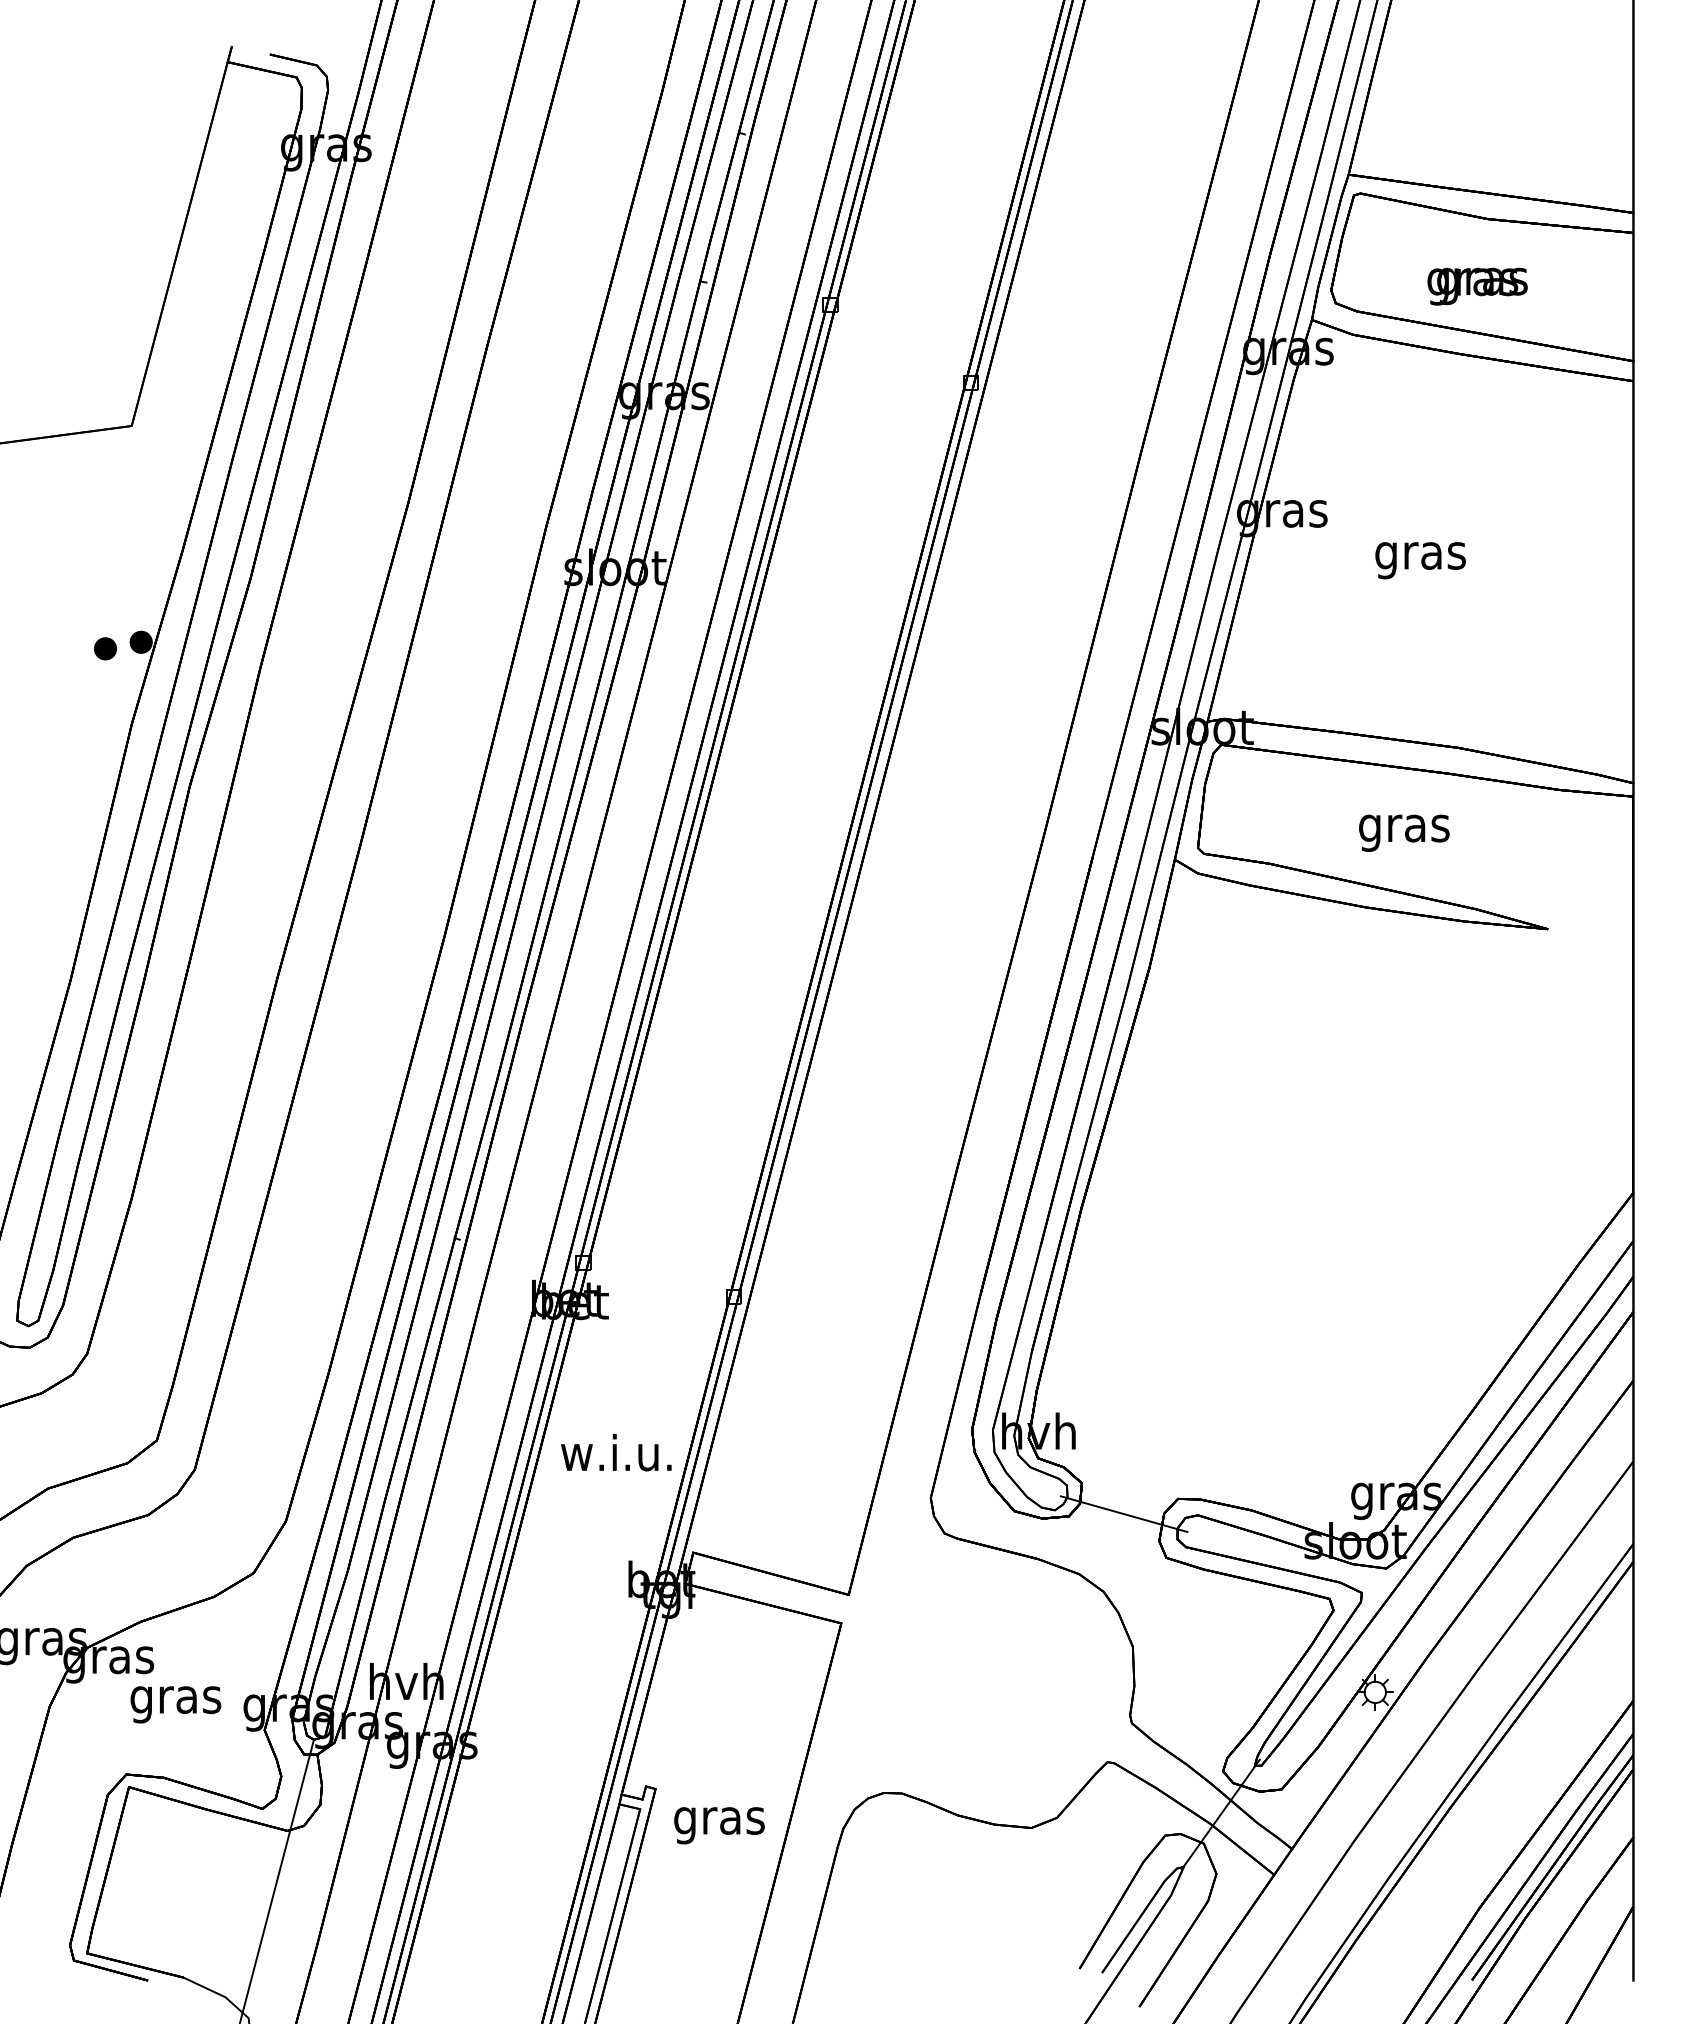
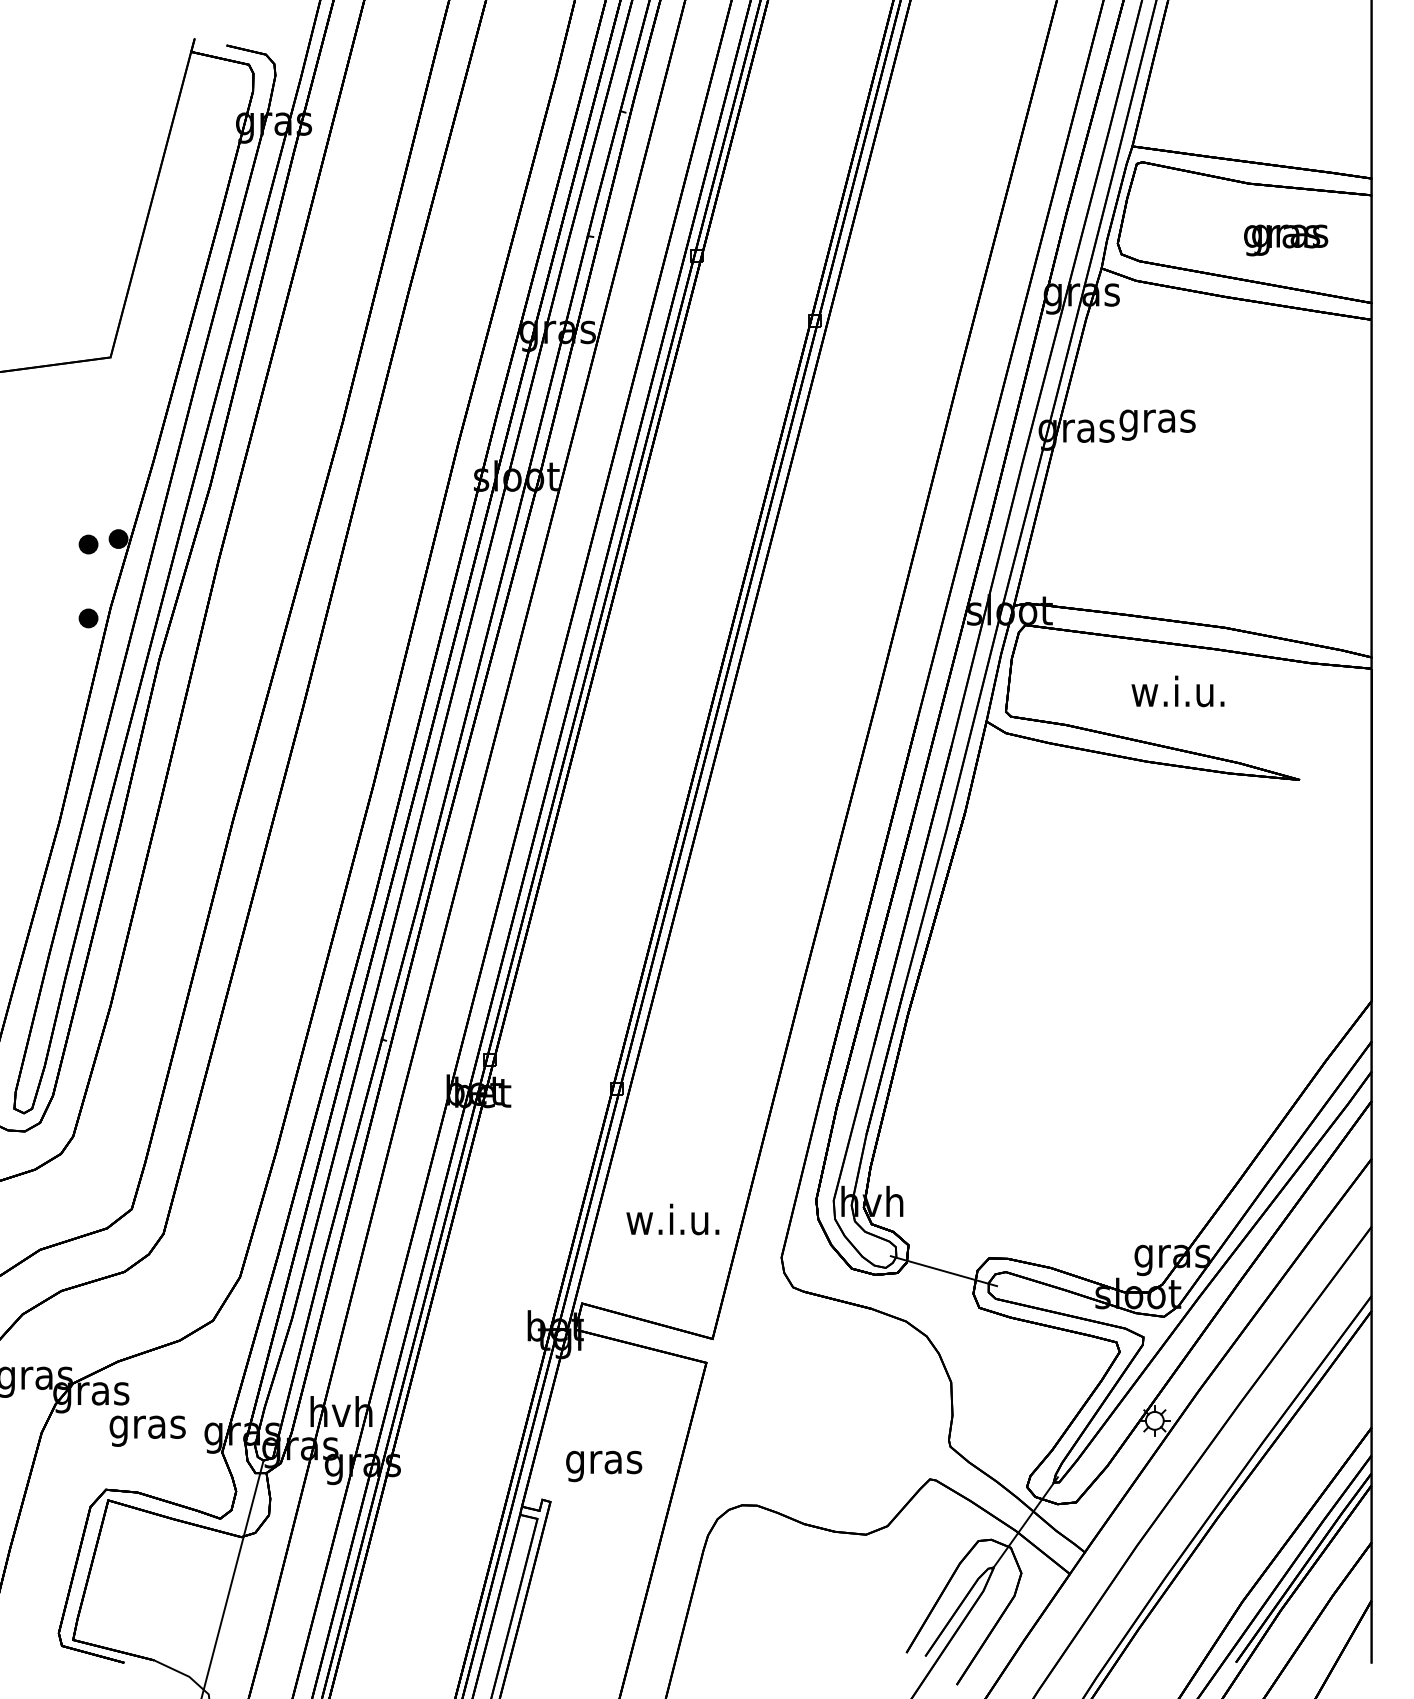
text: (1477, 286) -> (1285, 240), moved
text: (1420, 560) -> (1157, 425), moved
part: (105, 736) -> (88, 618), added
text: (1402, 828) -> (1177, 695), gras -> w.i.u.
text: (616, 1452) -> (672, 1219), moved
text: (719, 1825) -> (604, 1466), moved

